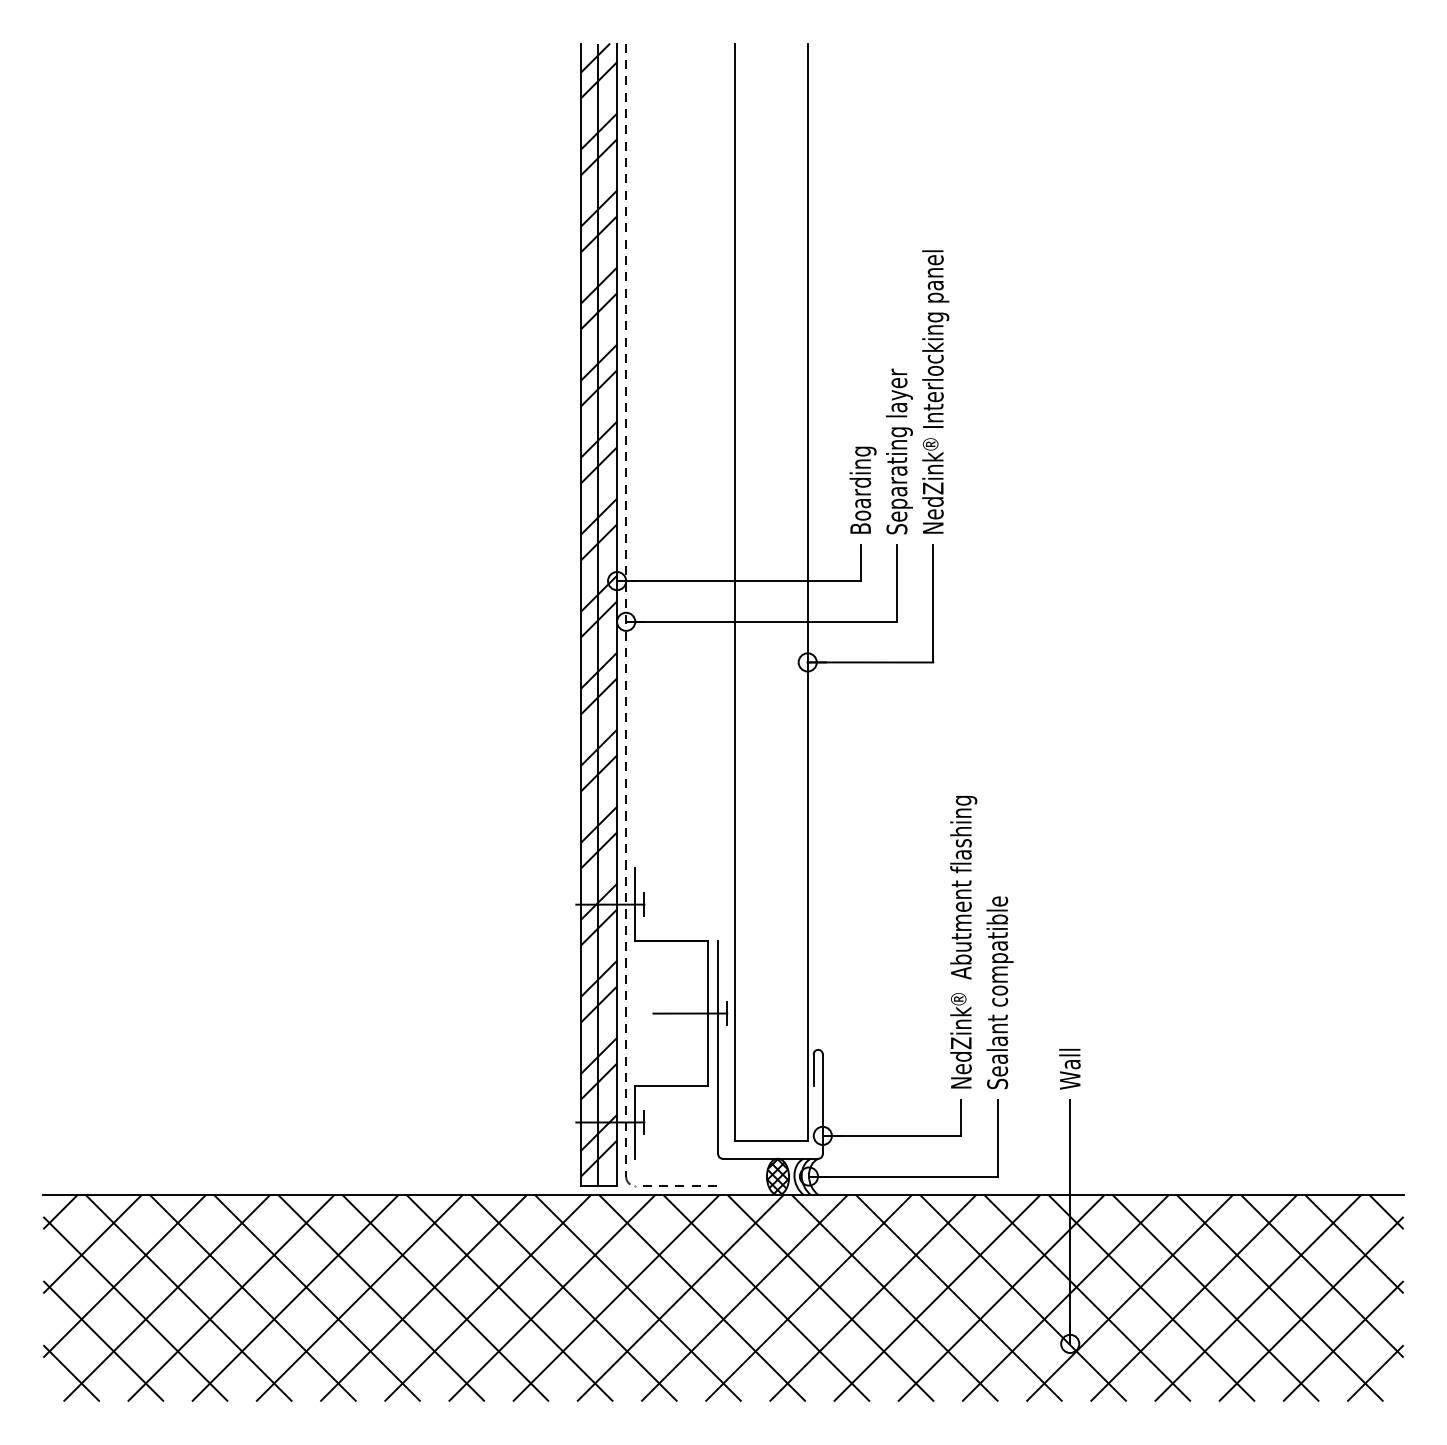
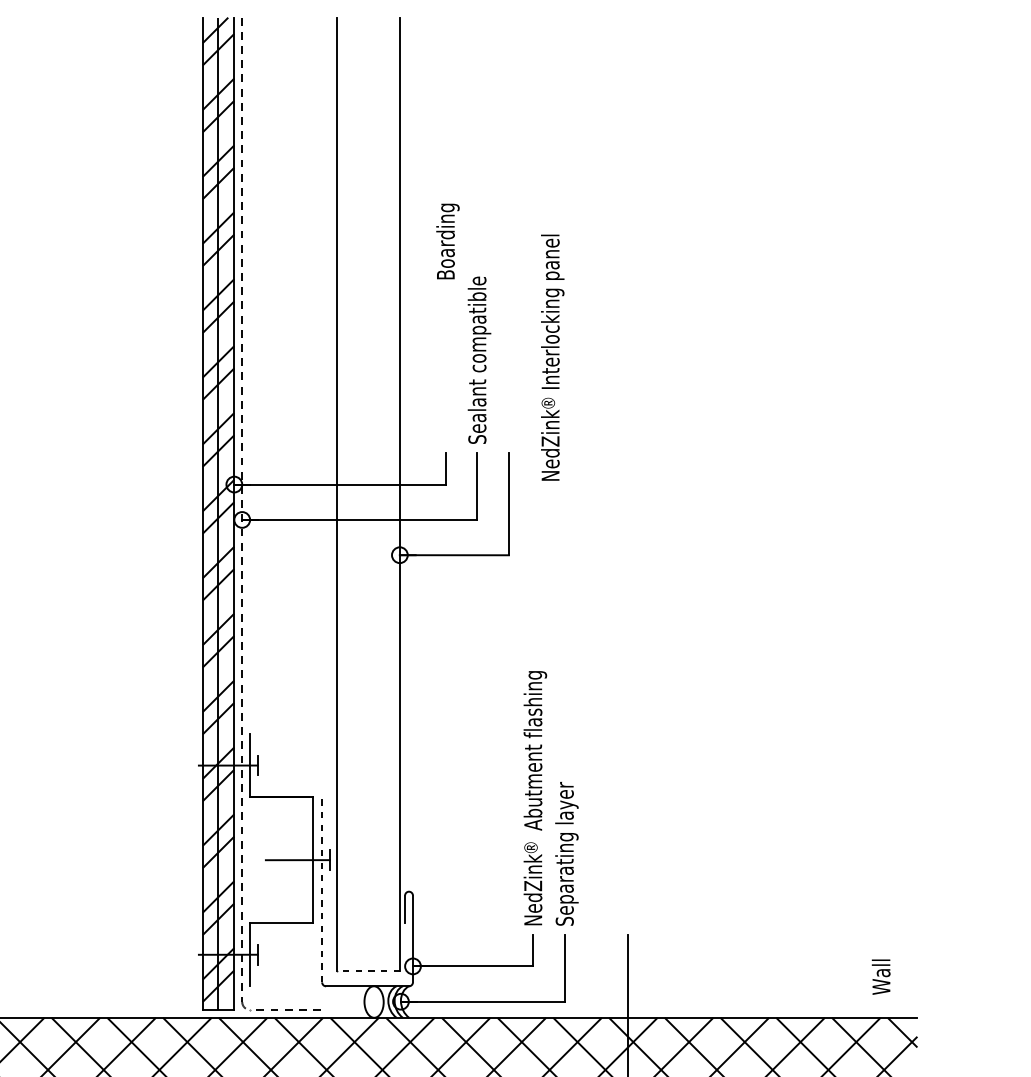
text: (935, 391) -> (552, 357), moved
text: (898, 425) -> (478, 349), Separating layer -> Sealant compatible
text: (862, 489) -> (447, 240), moved
text: (999, 979) -> (566, 830), Sealant compatible -> Separating layer
line: (718, 1047) -> (322, 889), solid -> dashed
text: (1069, 1069) -> (880, 977), moved
line: (770, 1140) -> (367, 970), solid -> dashed
hatch: (778, 1176) -> (374, 1001), removed

